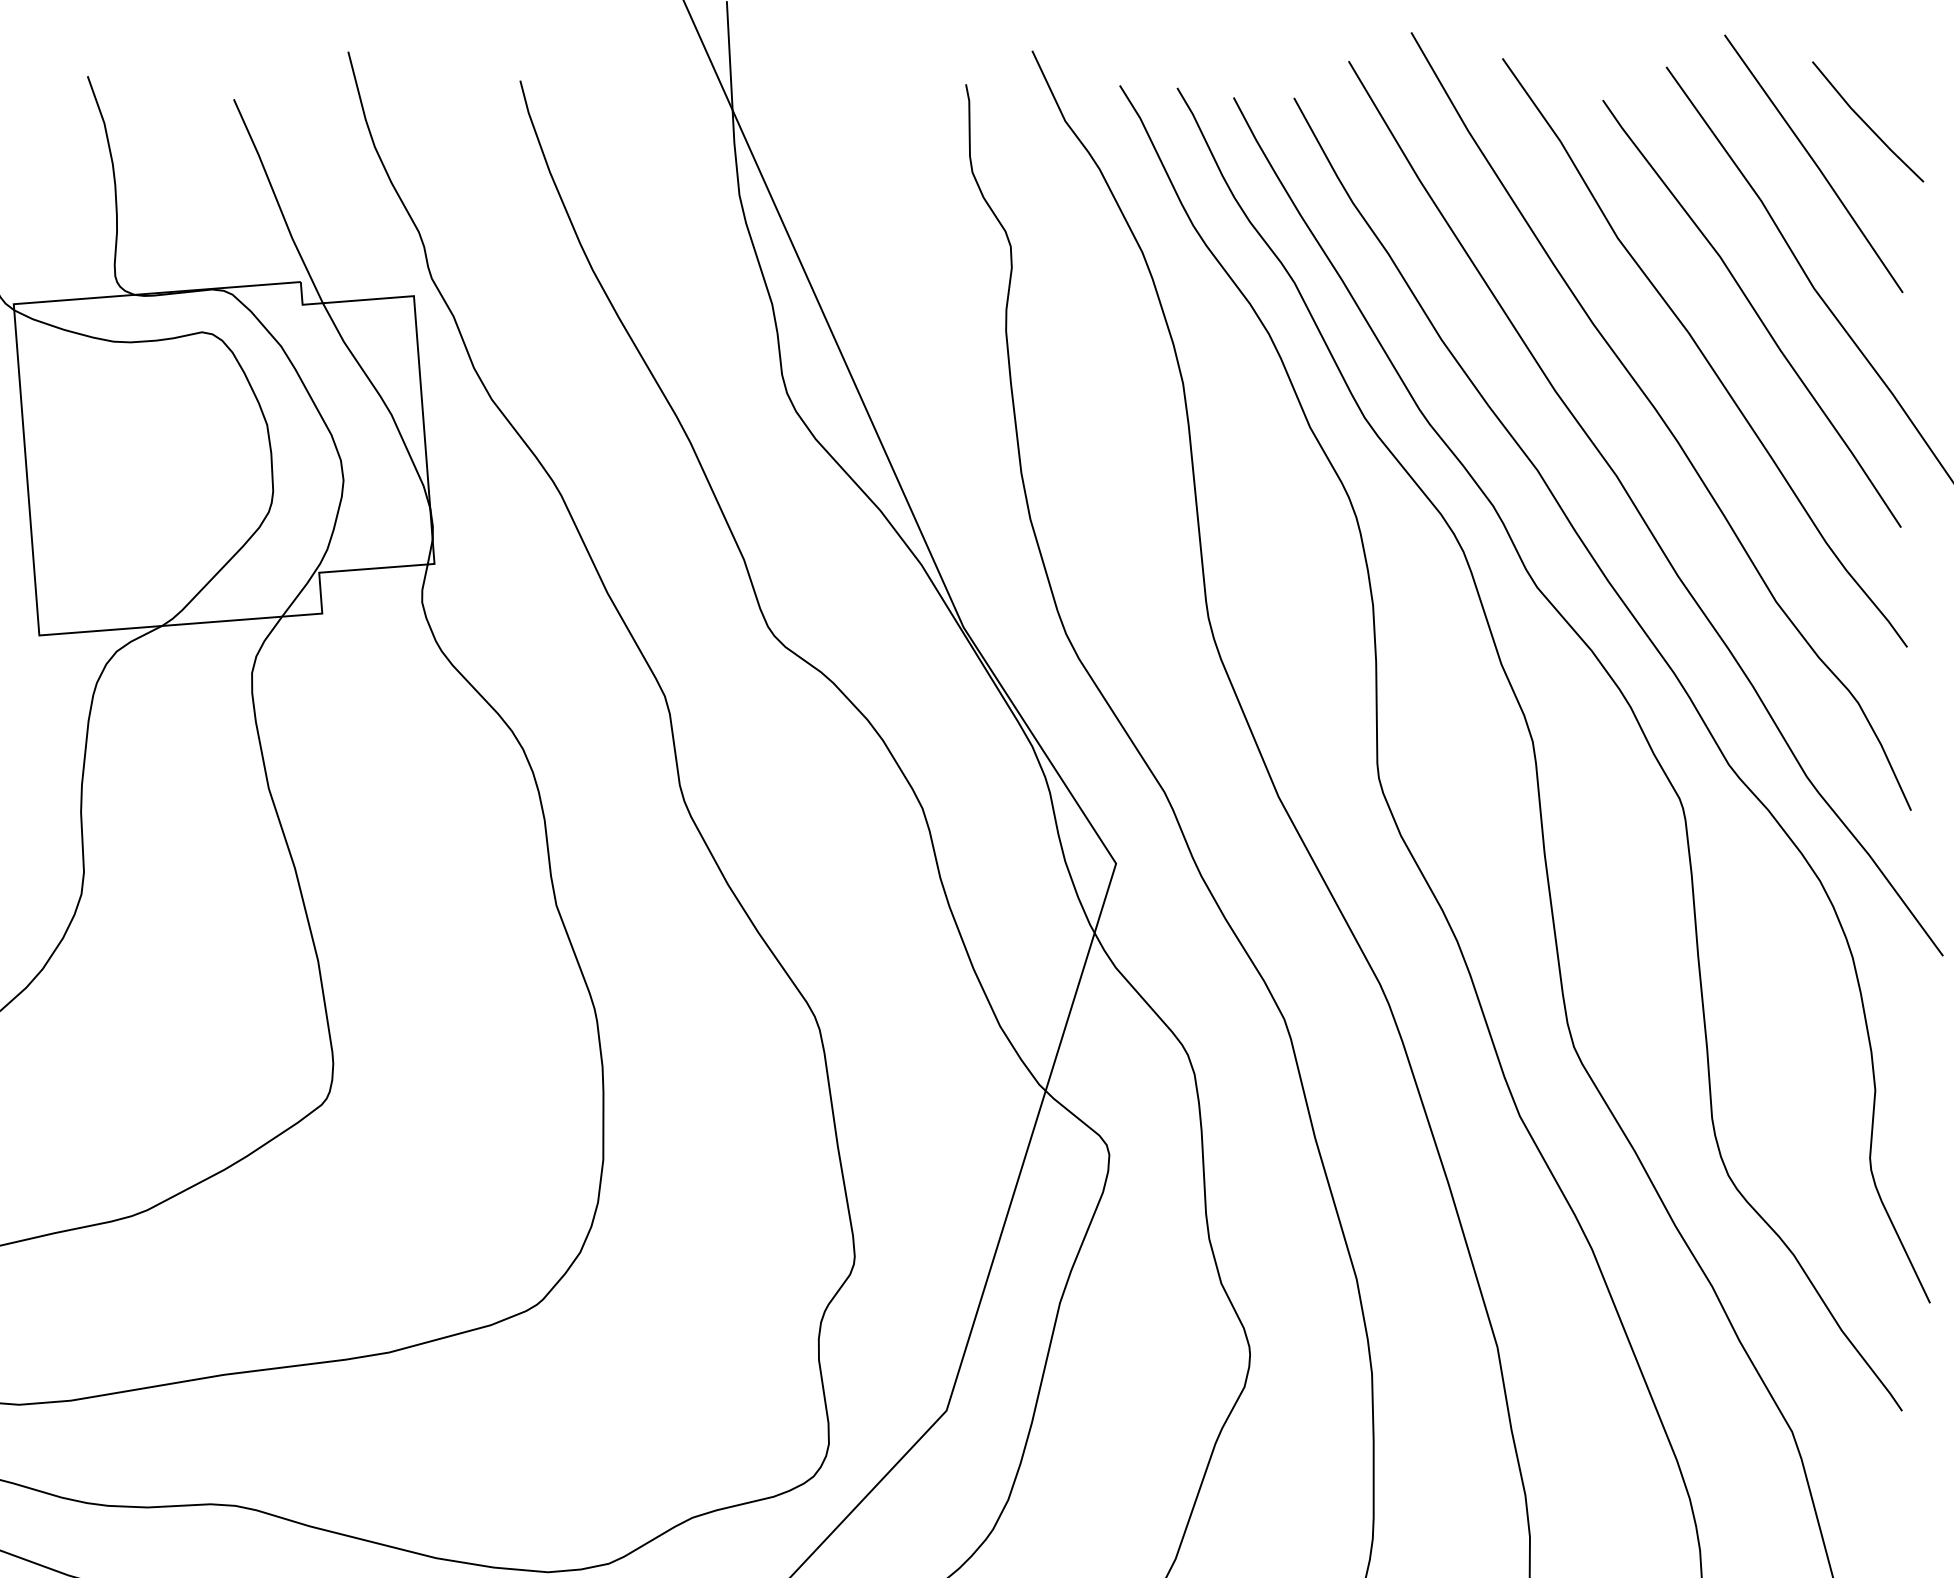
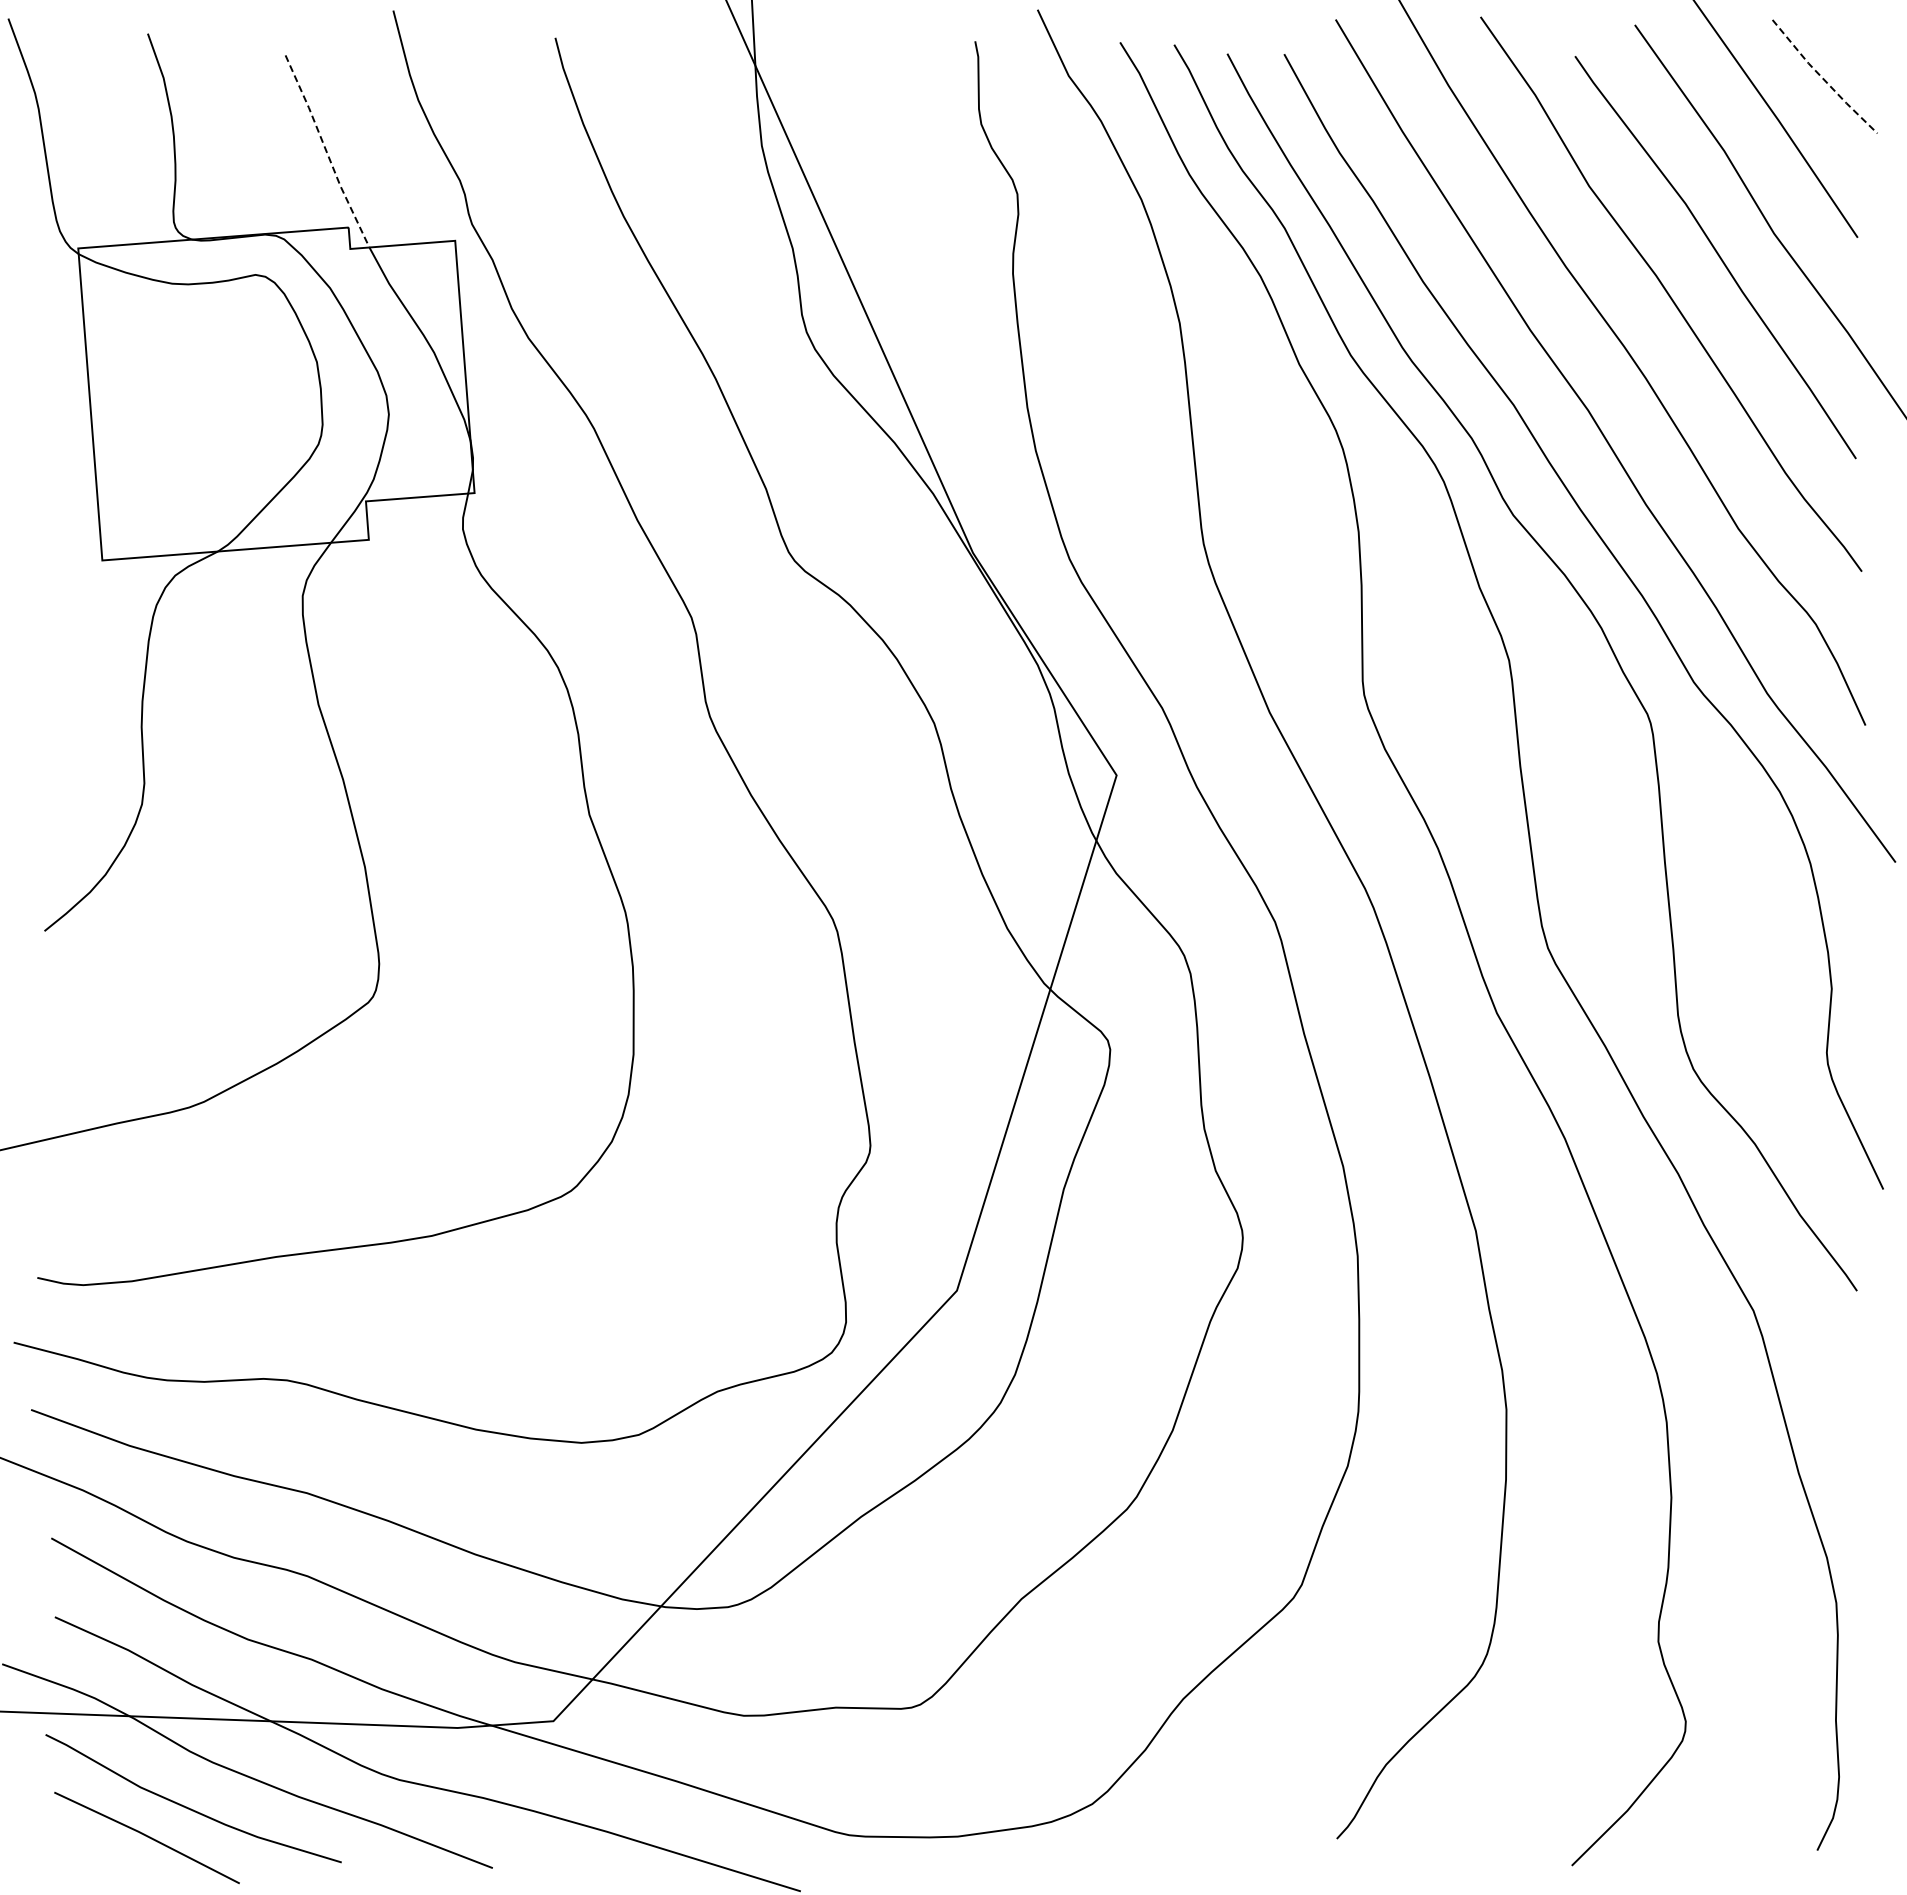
line: (1866, 124) -> (1823, 79), solid -> dashed
line: (277, 202) -> (326, 152), solid -> dashed

